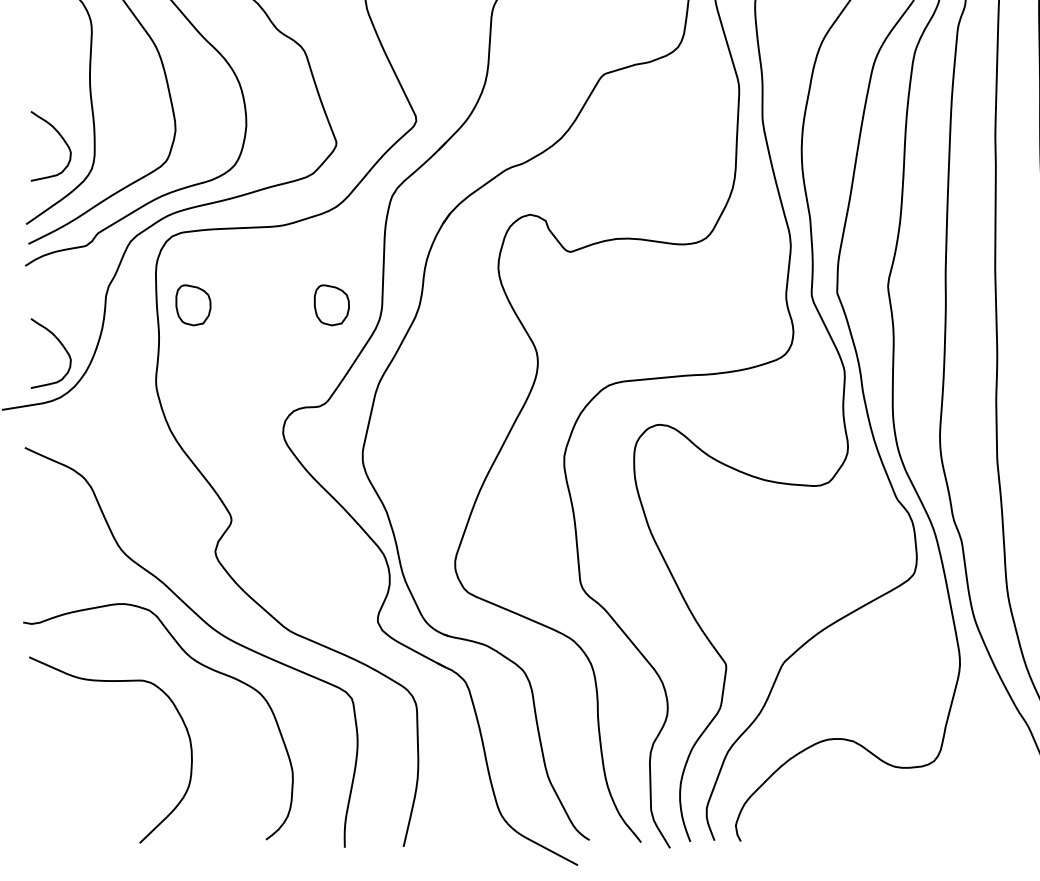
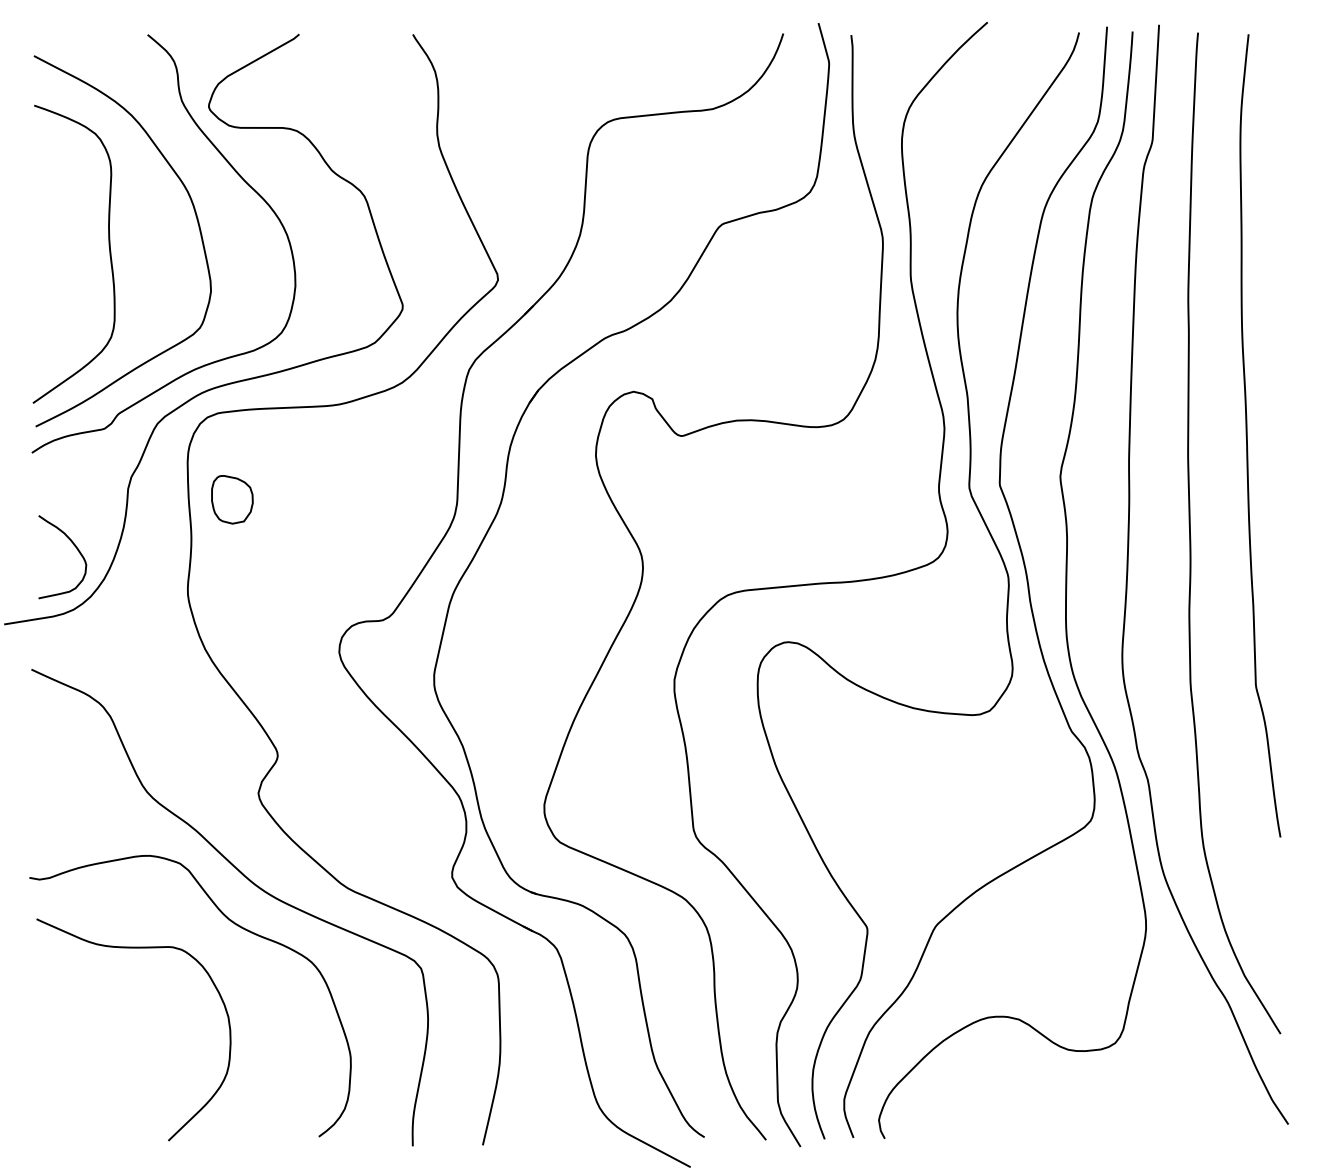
curve: (62, 139) -> (76, 302), removed
part: (331, 305) -> (397, 499), removed

